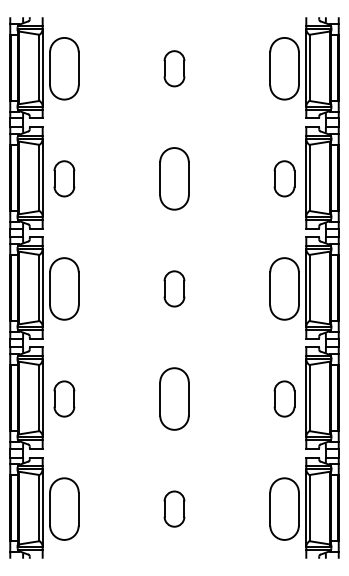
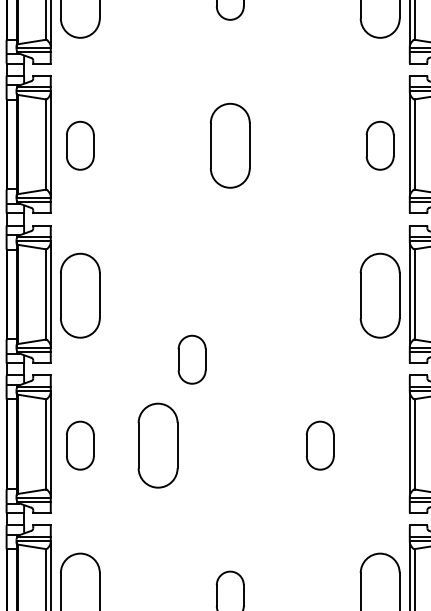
part: (174, 288) -> (192, 359), moved
part: (174, 398) -> (158, 444), moved
part: (284, 398) -> (320, 444), moved

